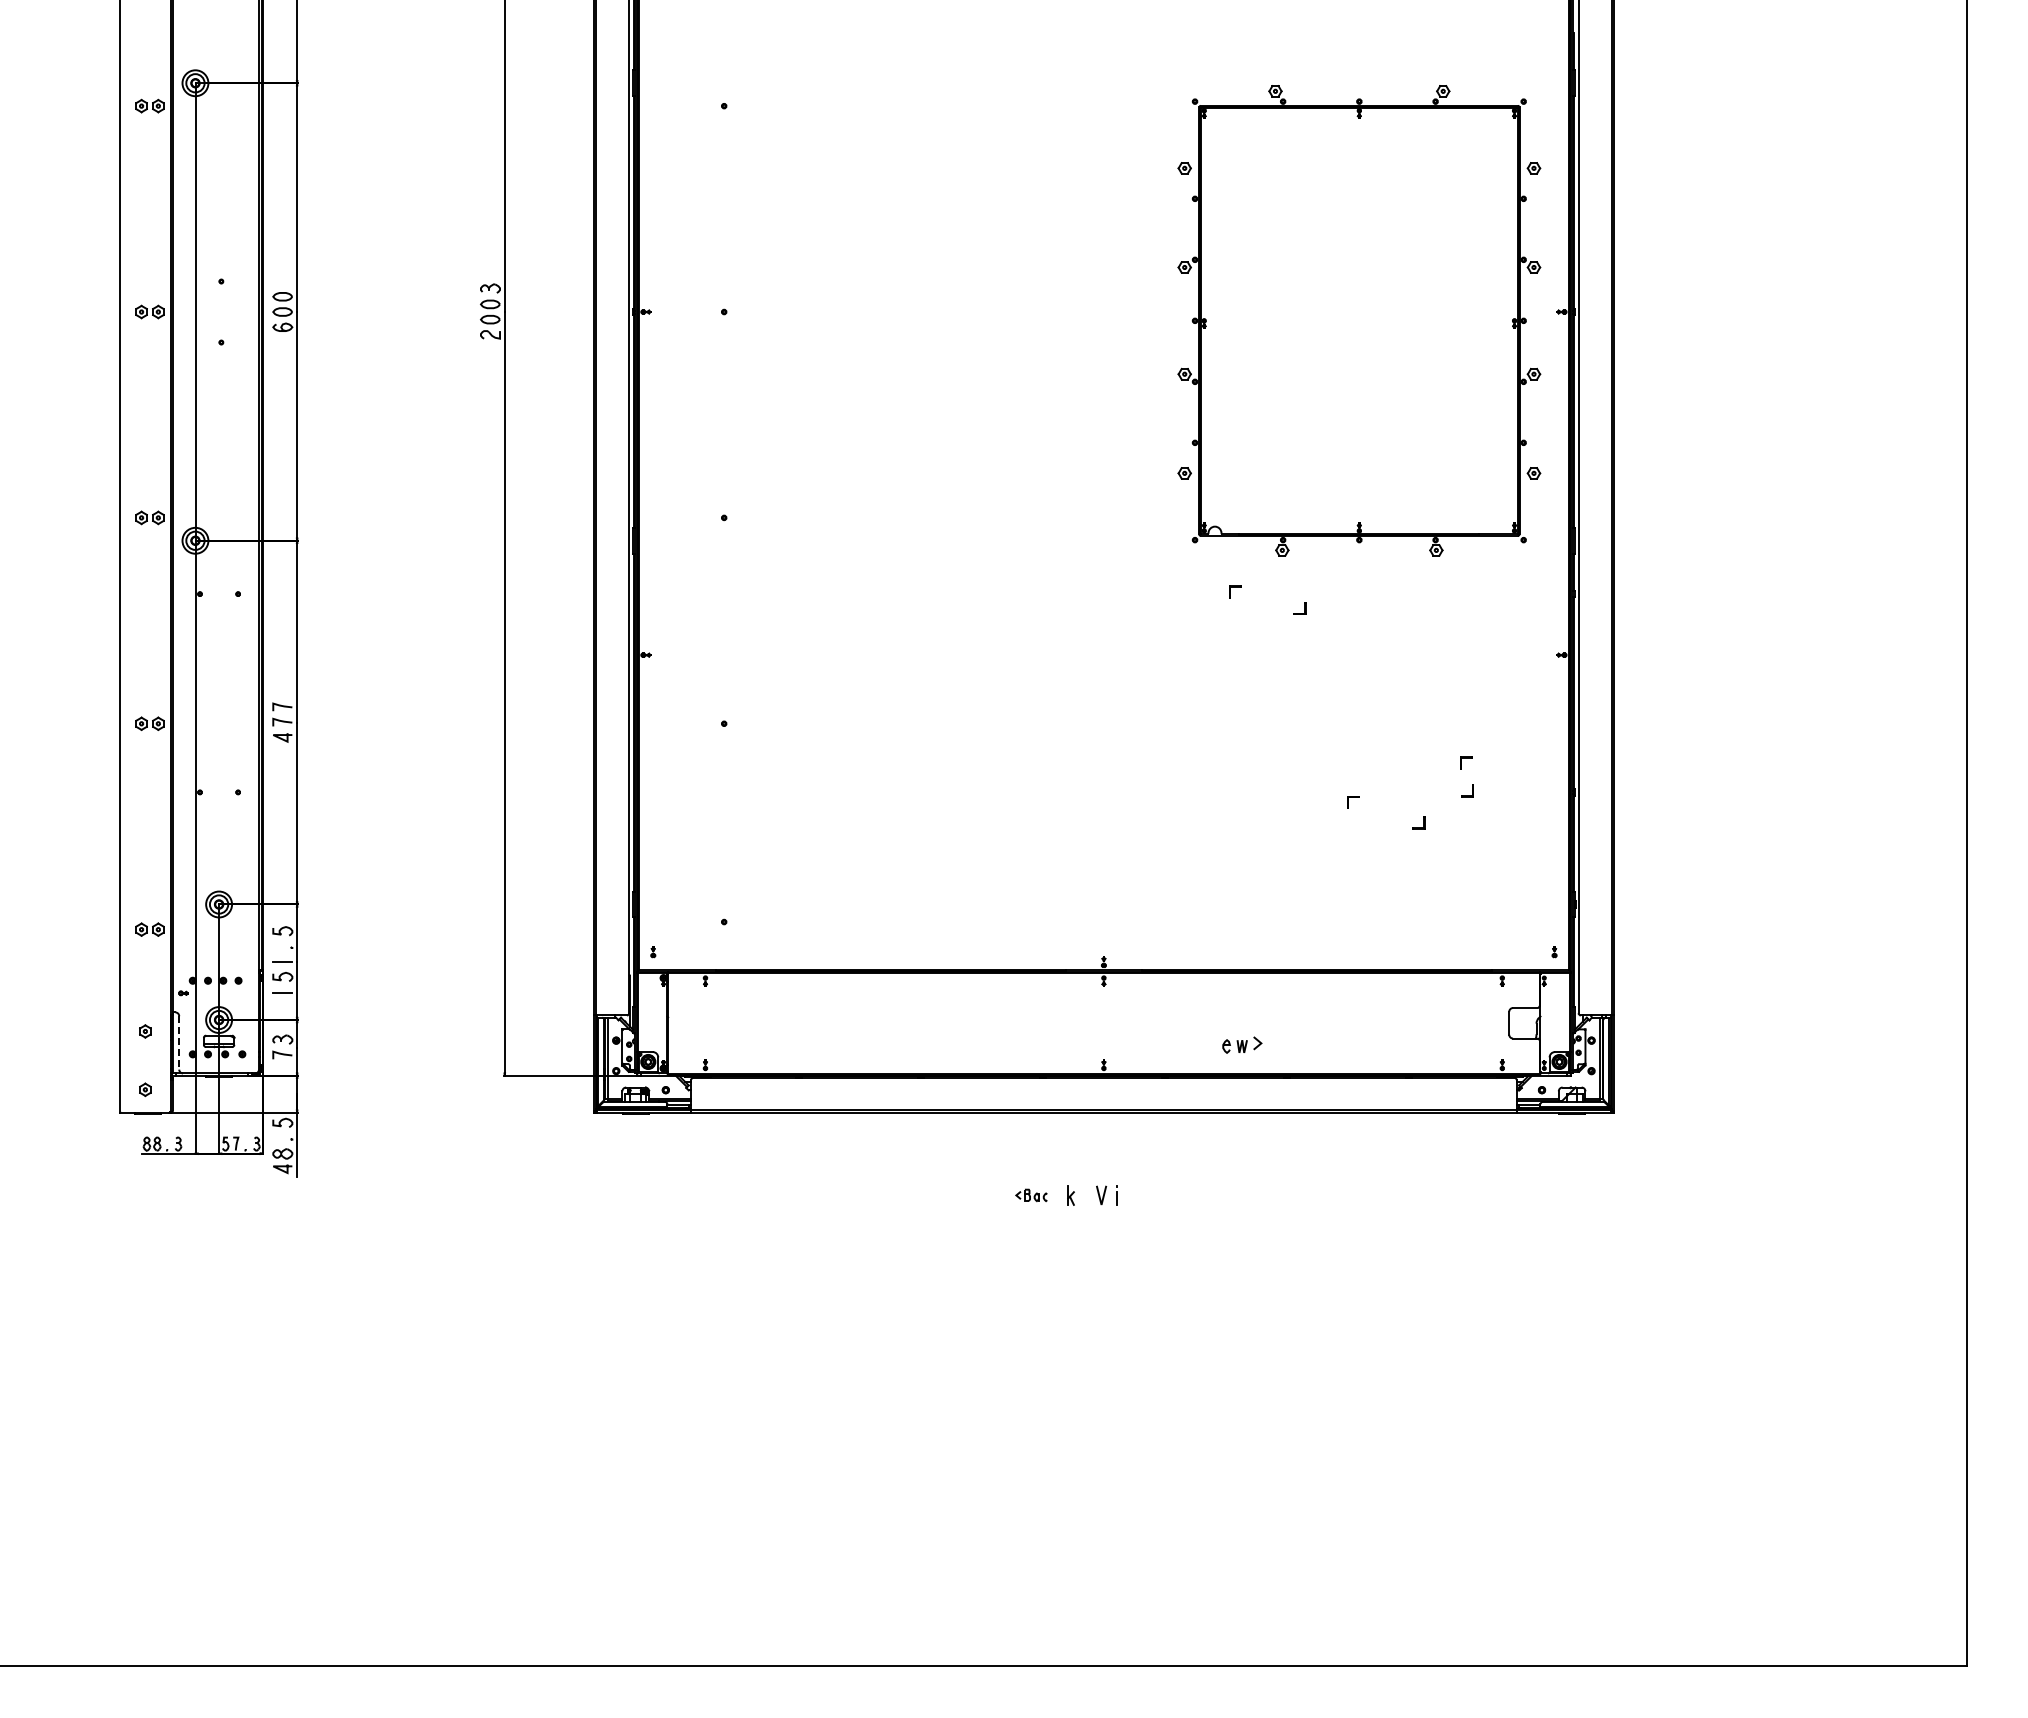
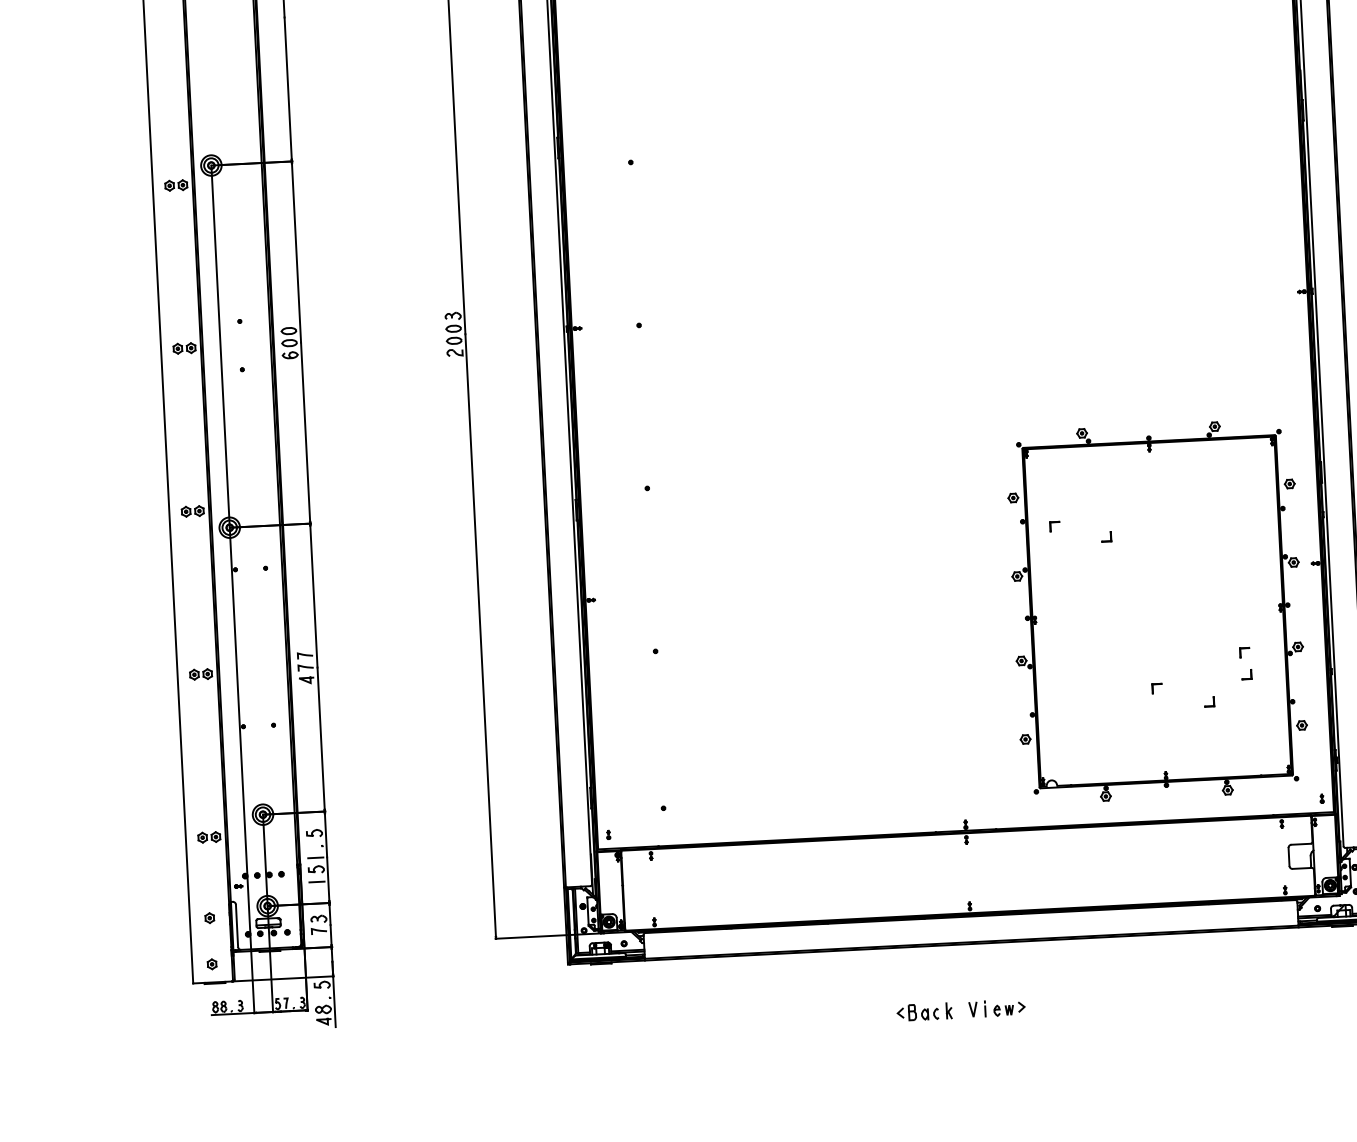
part: (1359, 320) -> (1157, 611), moved
line: (179, 1042) -> (237, 925), dashed -> solid
part: (1242, 1044) -> (1009, 1008), moved
part: (1031, 1195) -> (917, 1012), size x1.67

